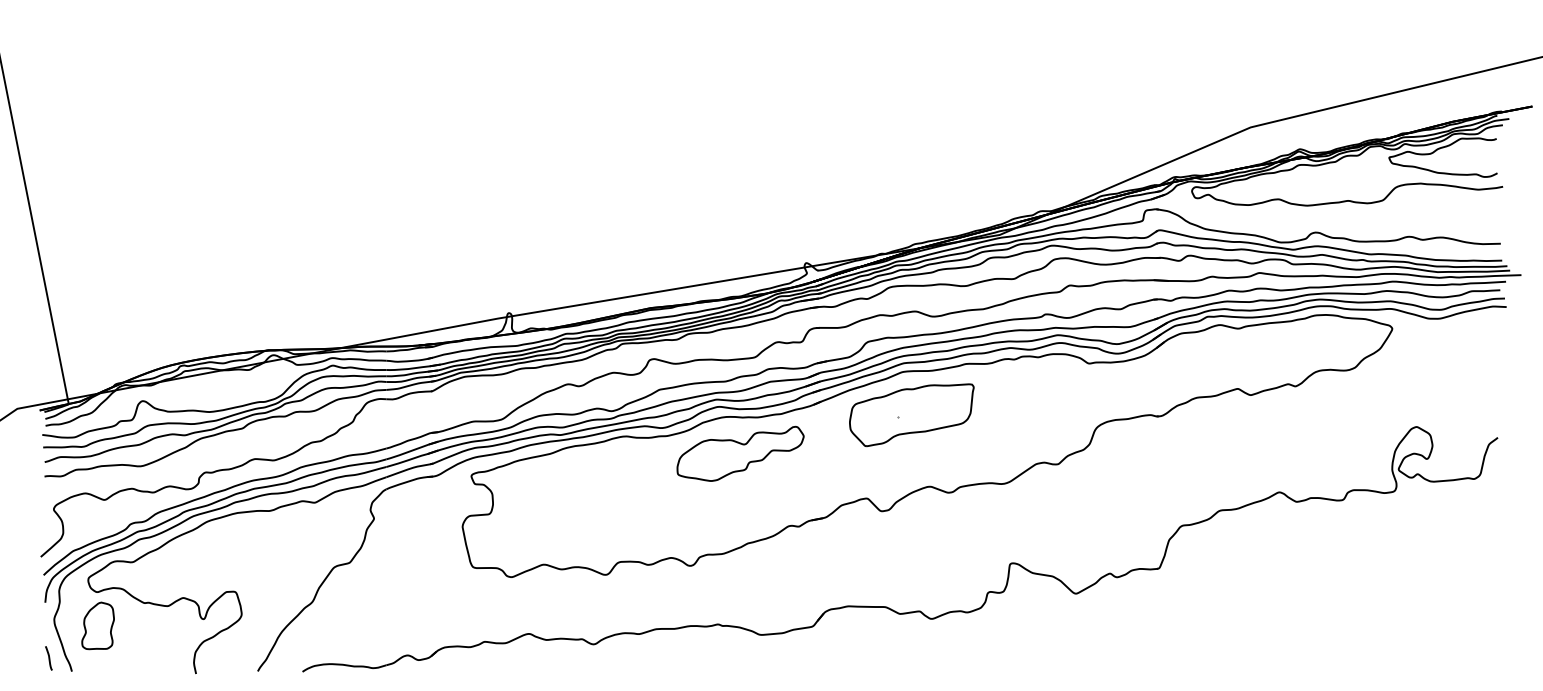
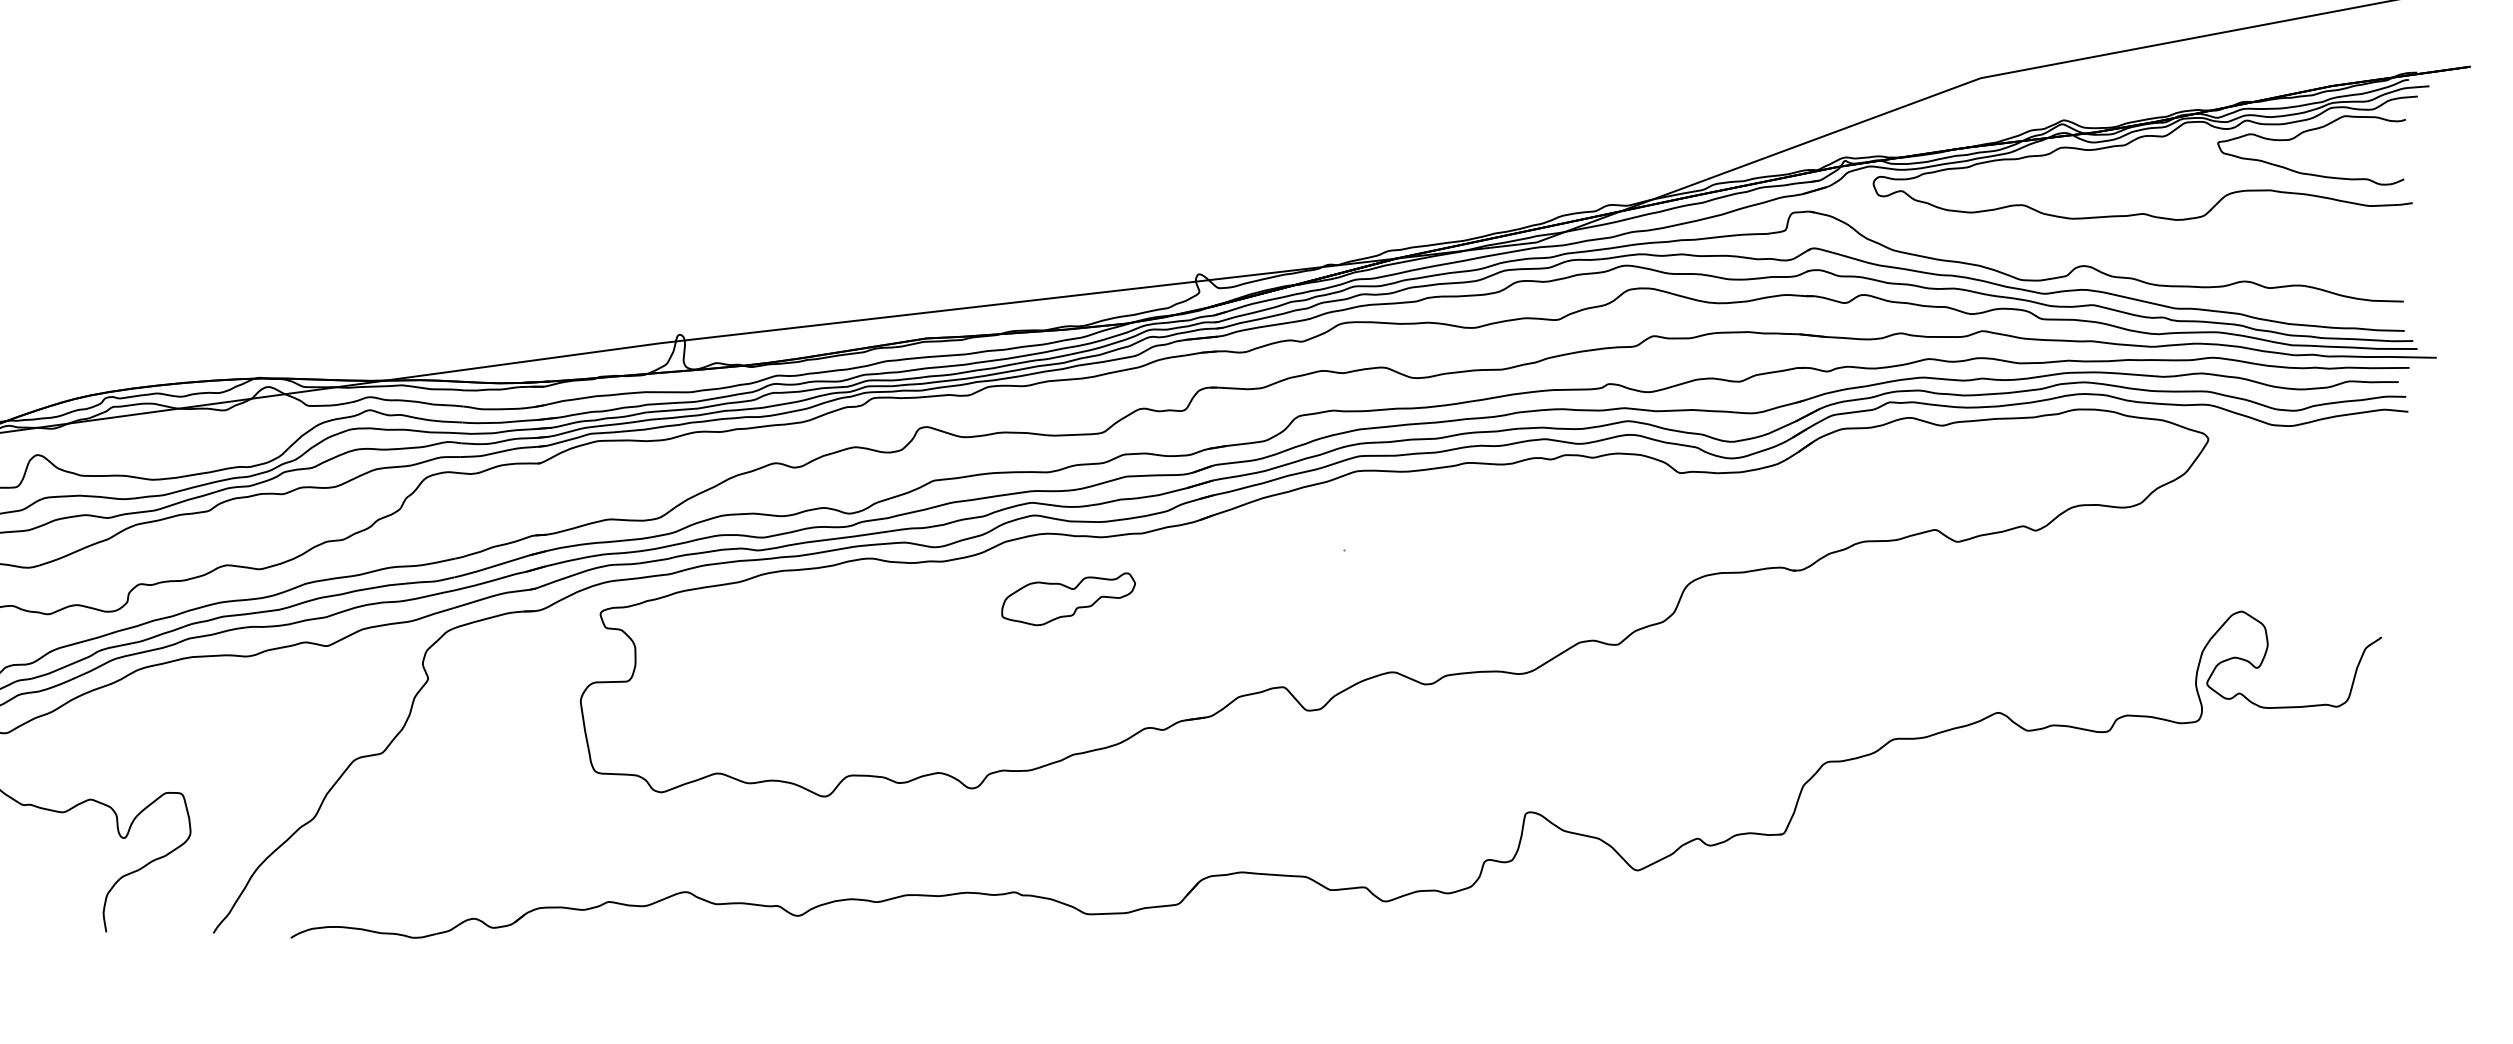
part: (911, 415) -> (1368, 547), removed
part: (740, 453) -> (1068, 598), size x0.6

